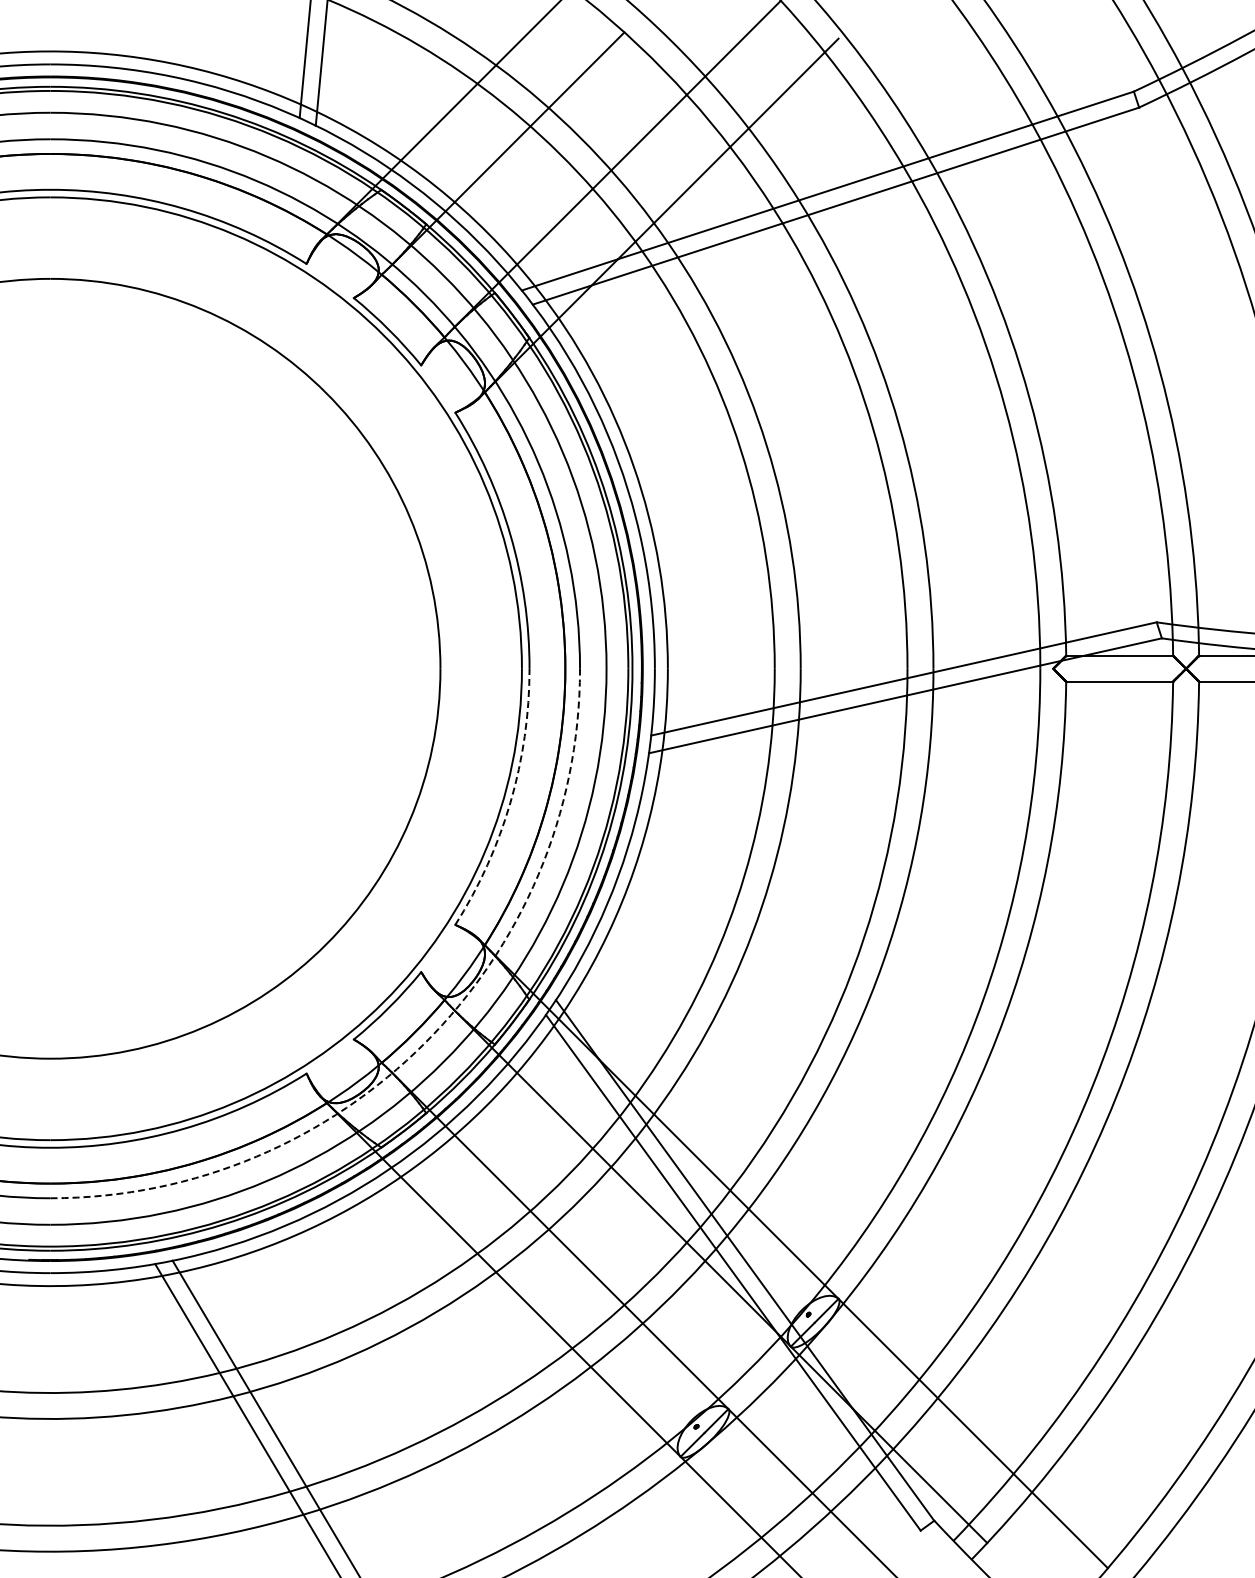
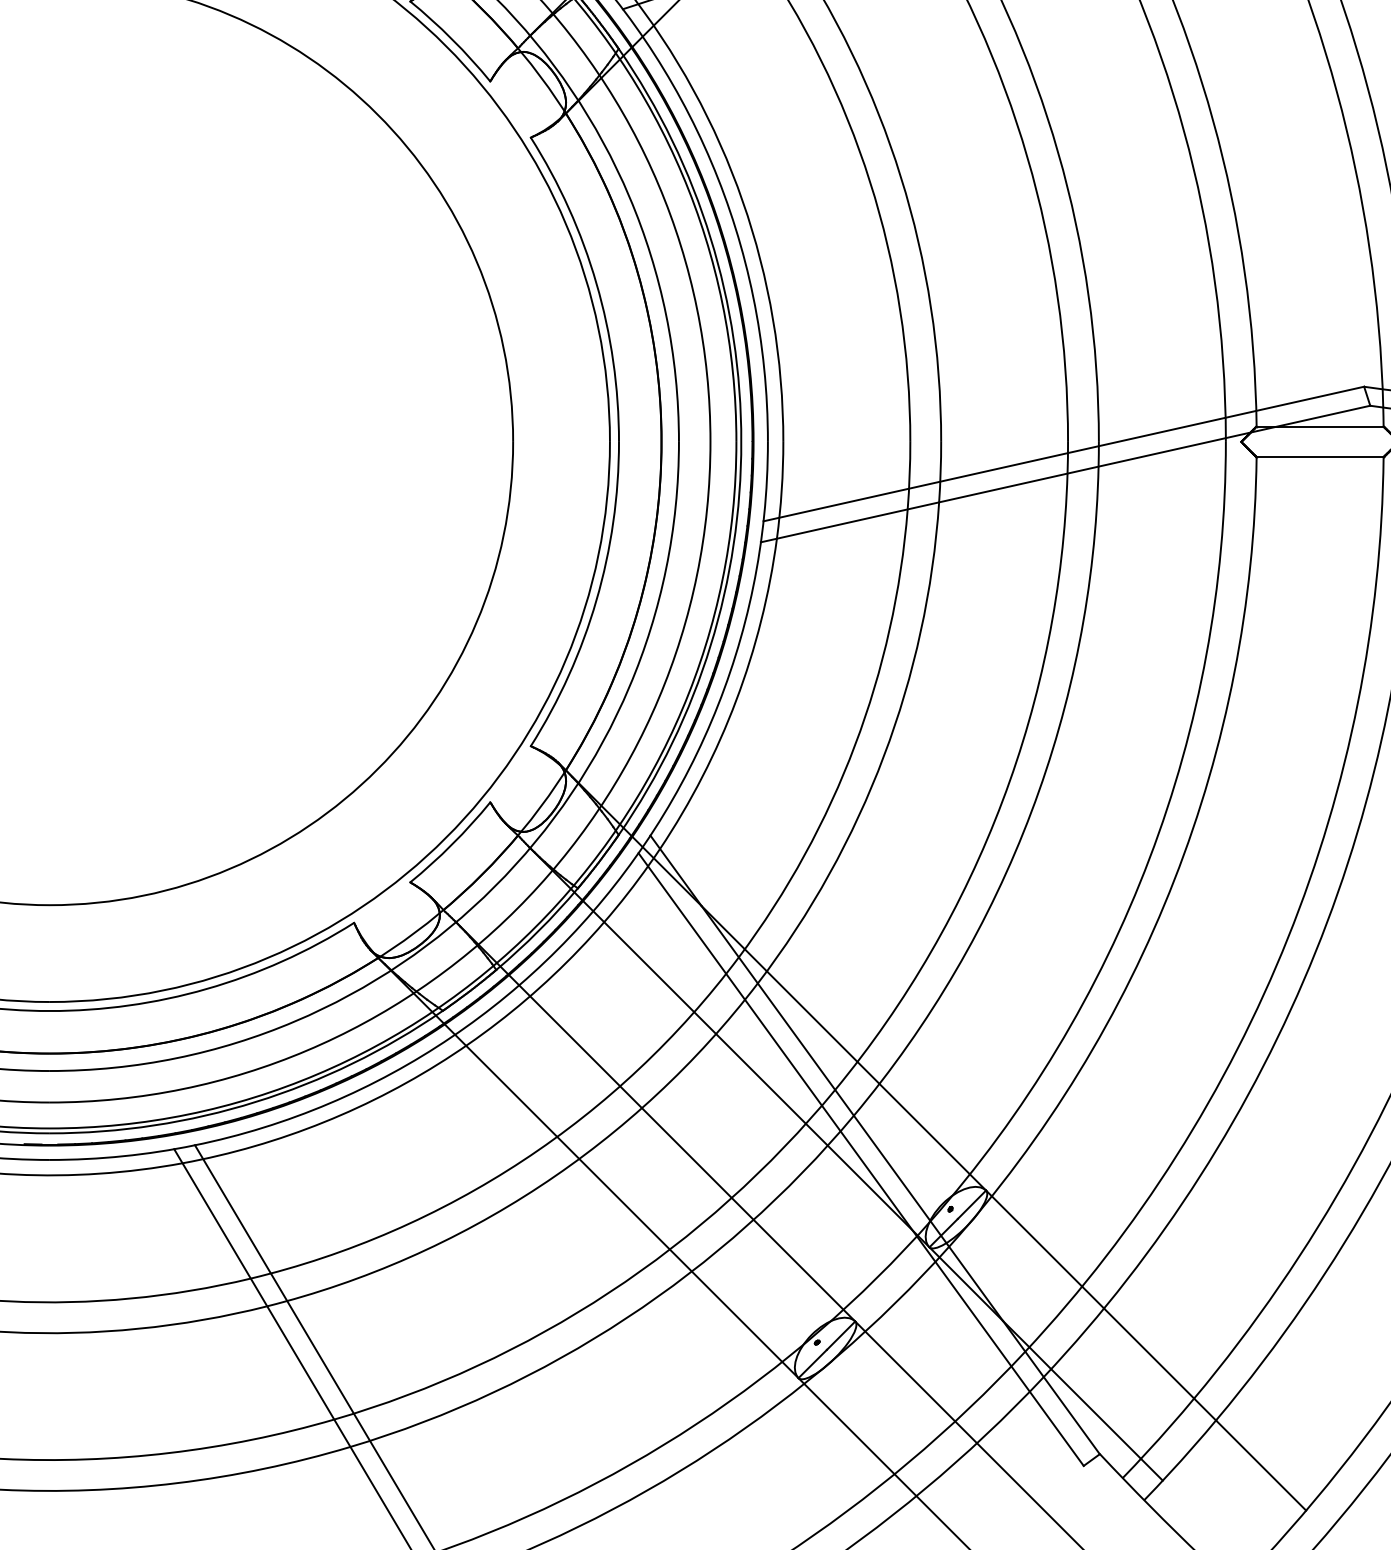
arc: (510, 802) -> (596, 600), dashed -> solid
arc: (424, 1043) -> (494, 887), dashed -> solid

